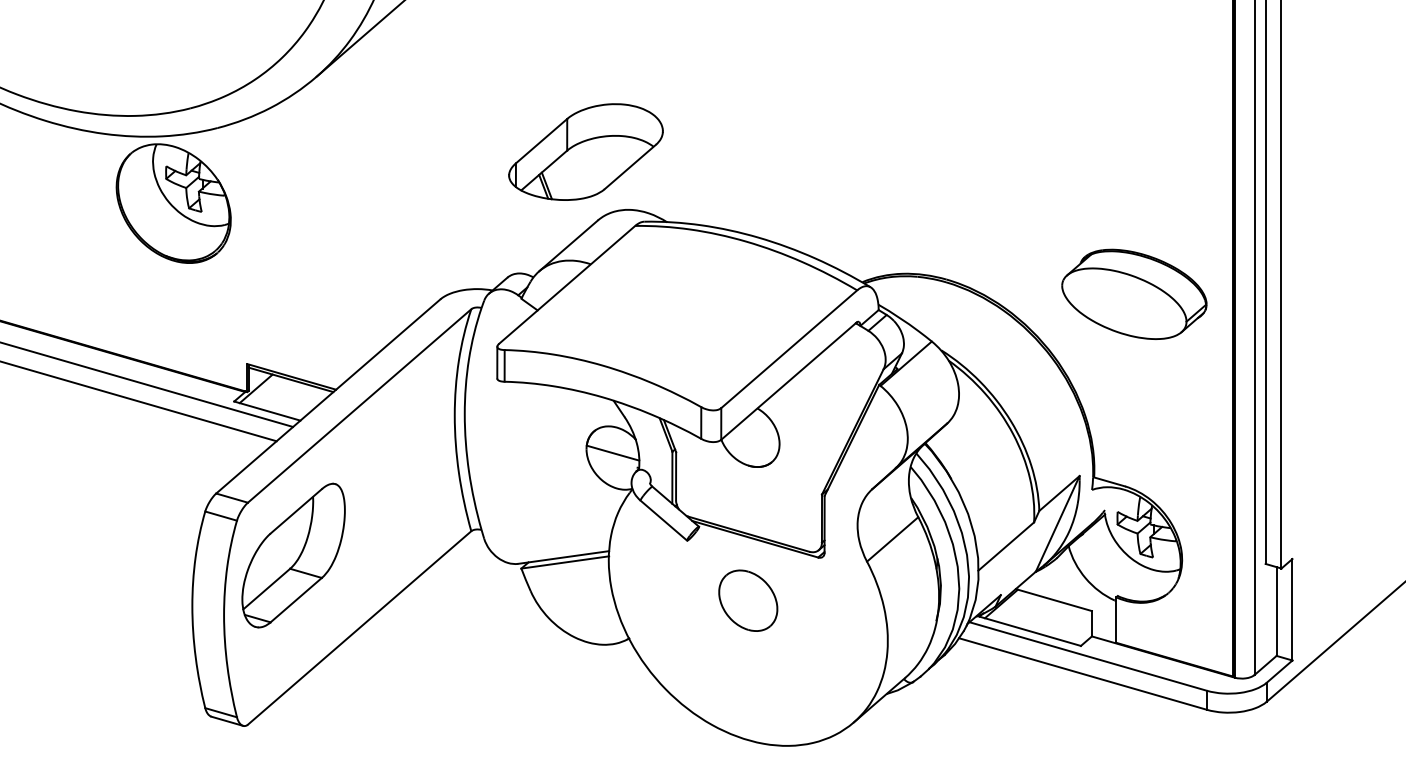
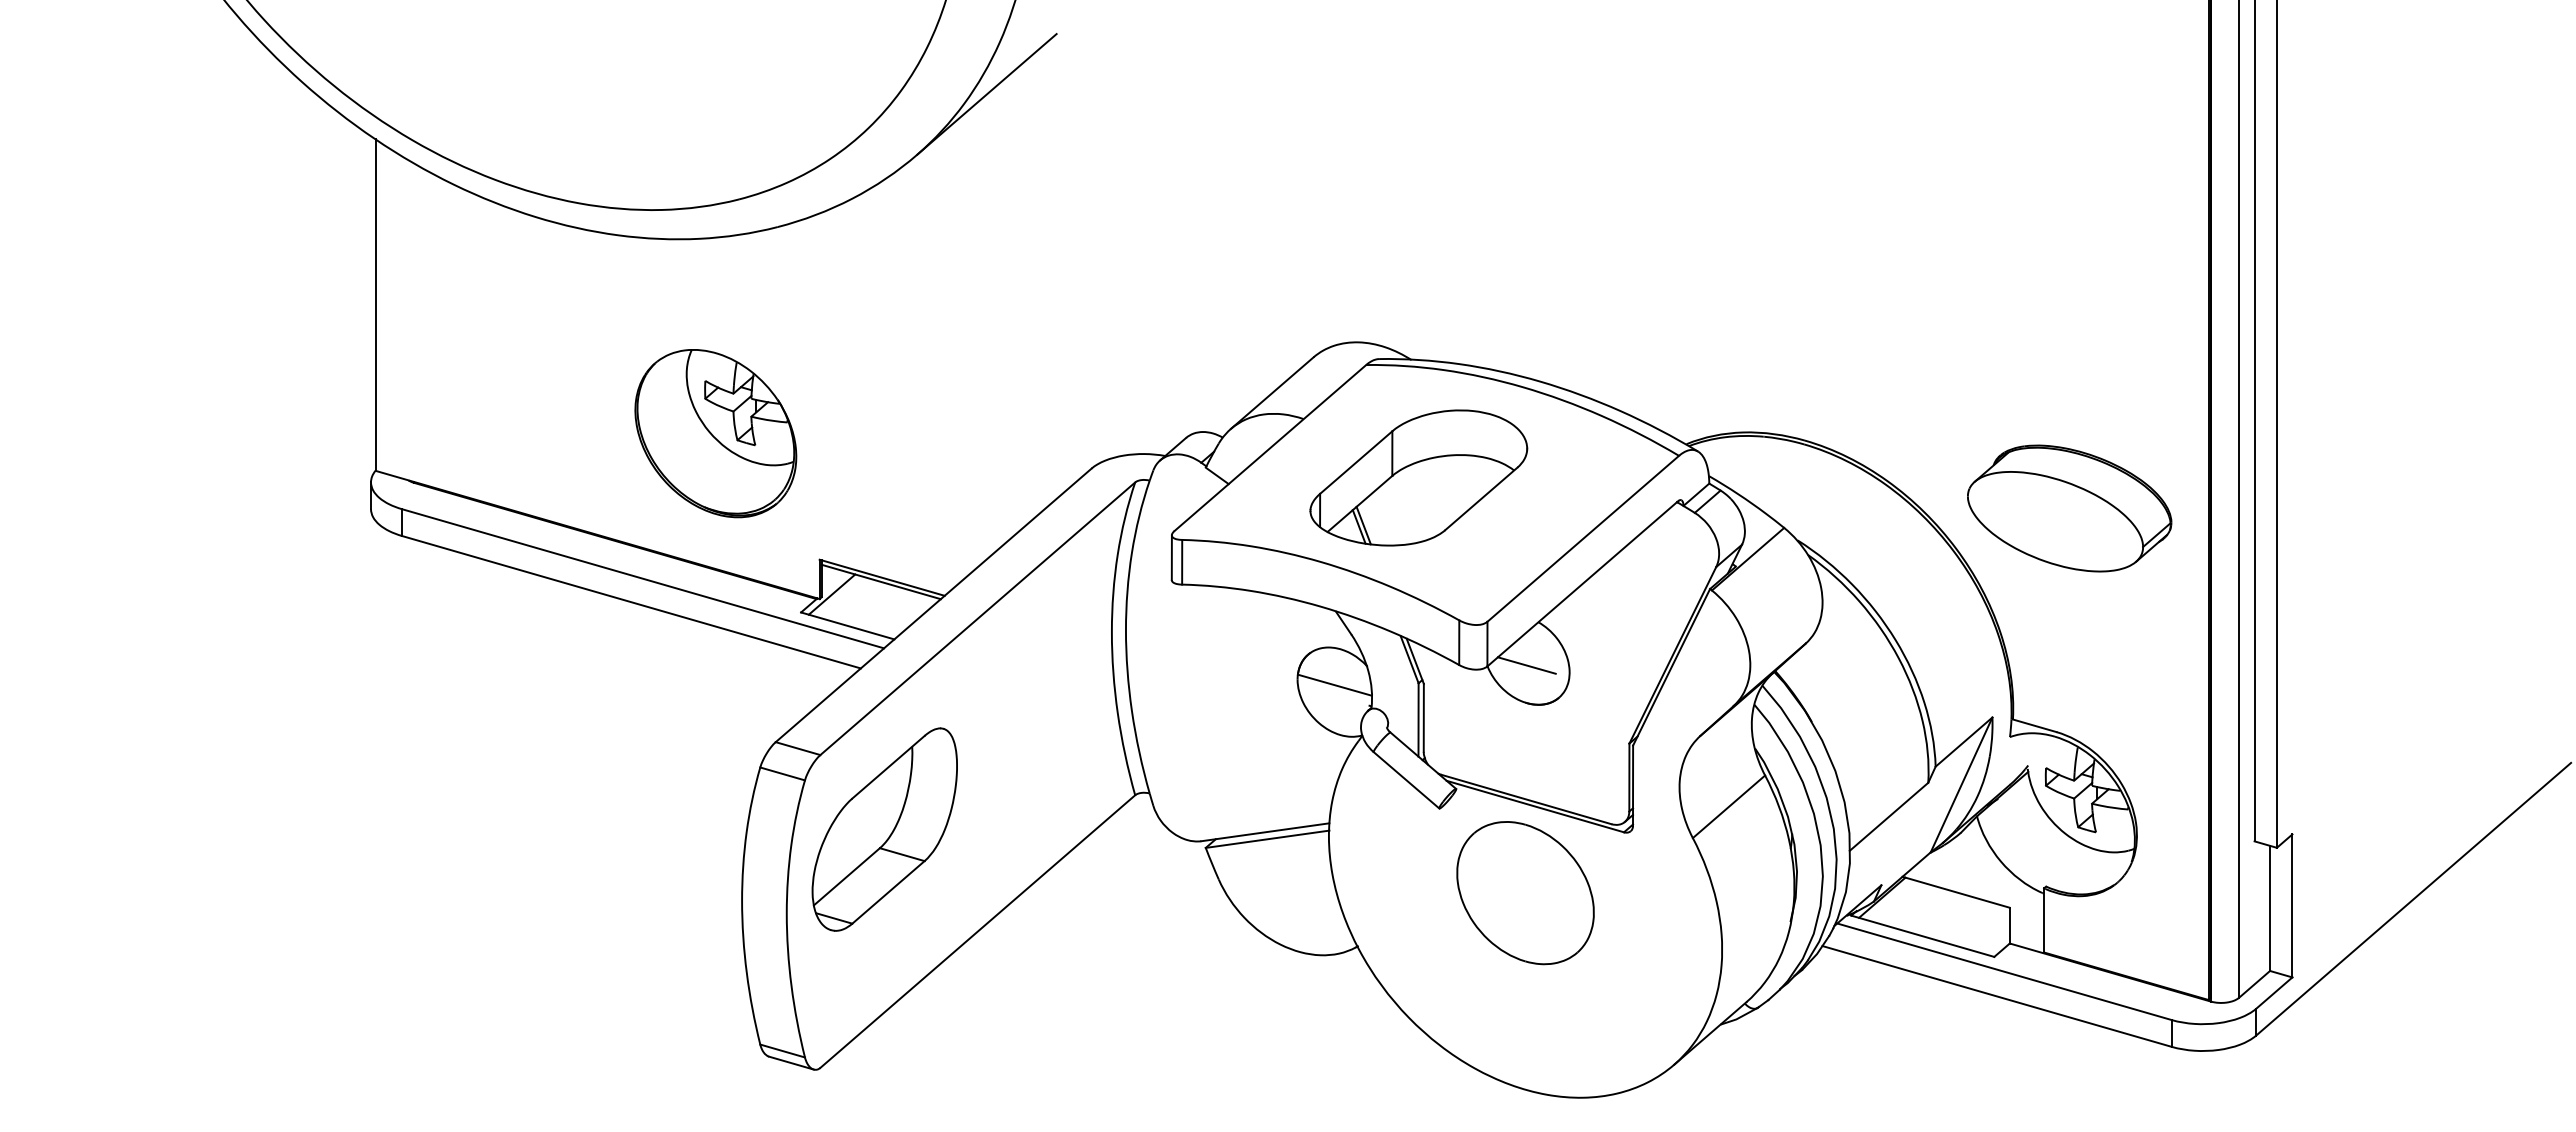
part: (585, 151) -> (1418, 477), moved
part: (173, 203) -> (715, 433), moved
part: (1134, 294) -> (2069, 508), moved
line: (748, 439) -> (1526, 665), added
part: (748, 600) -> (1525, 893), size x1.67

